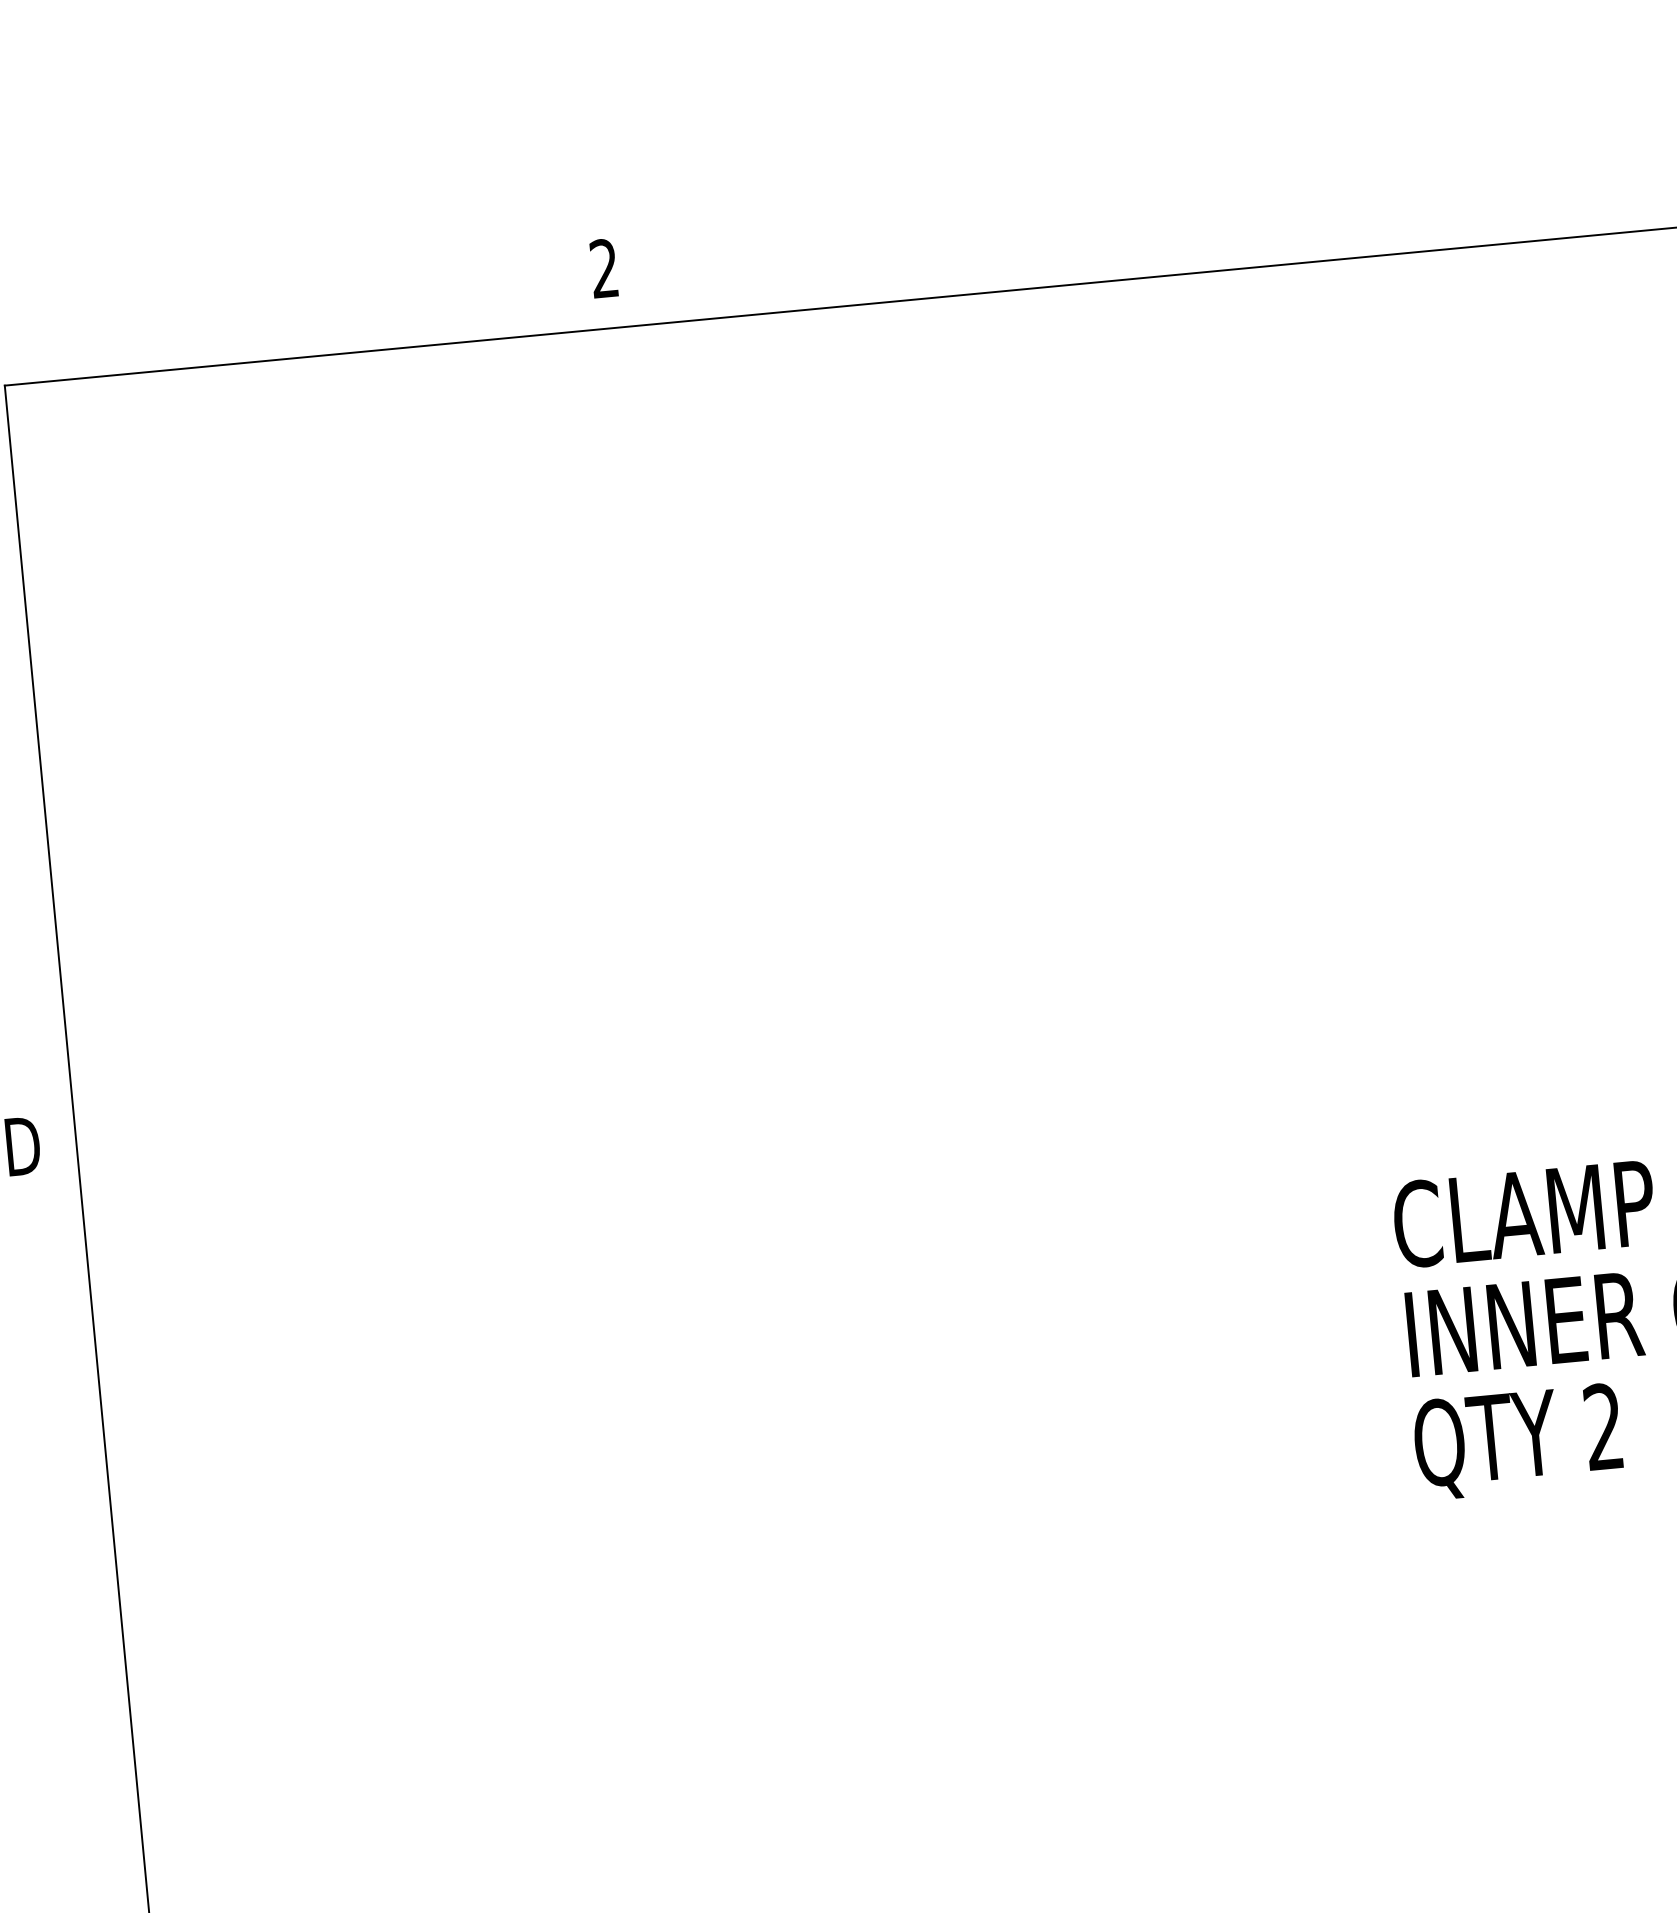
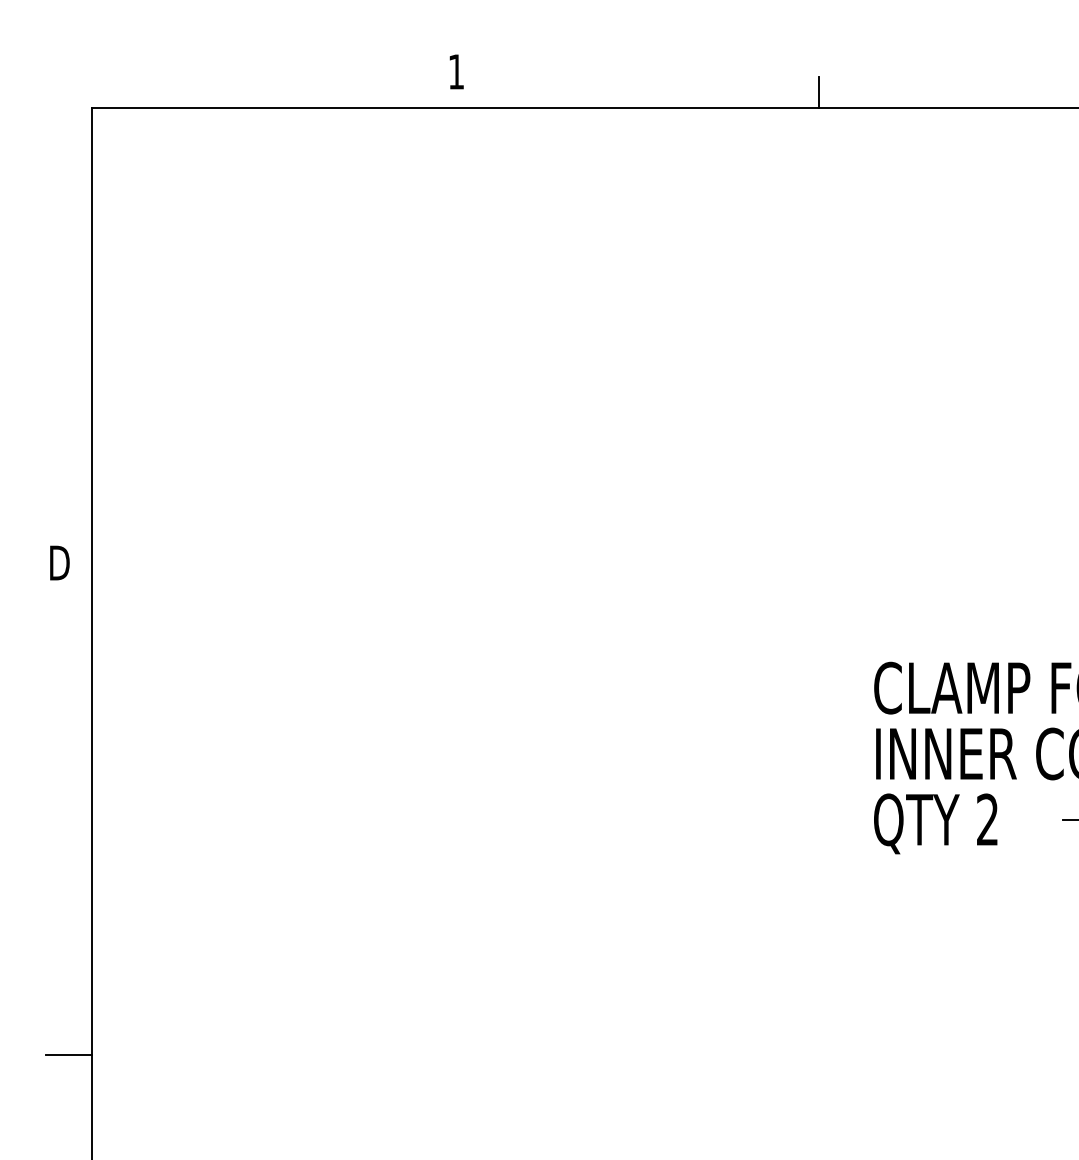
line: (1210, 244) -> (819, 91), added
text: (602, 268) -> (455, 71), 2 -> 1

